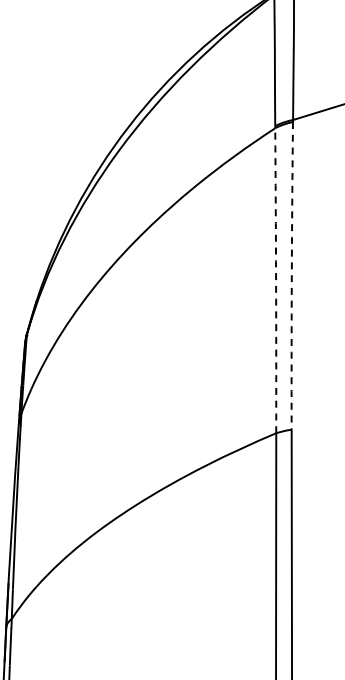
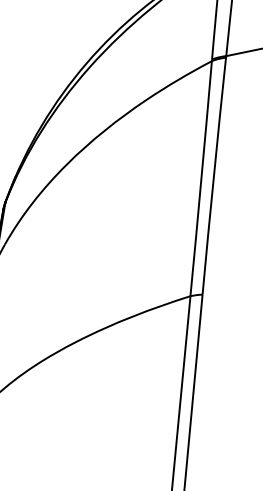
arc: (291, 275) -> (213, 175), dashed -> solid
arc: (276, 280) -> (201, 178), dashed -> solid

